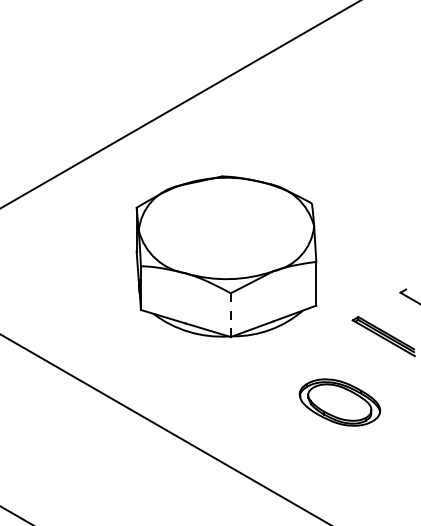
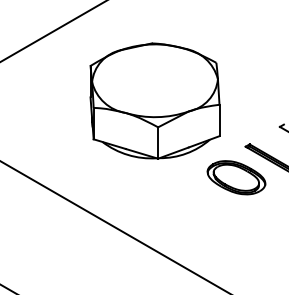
line: (230, 315) -> (157, 143), dashed -> solid
part: (339, 402) -> (236, 177), moved

